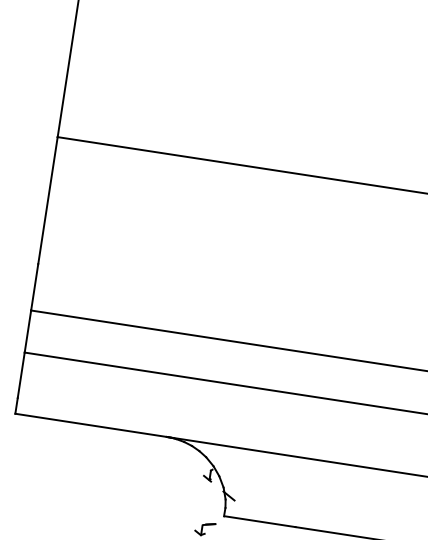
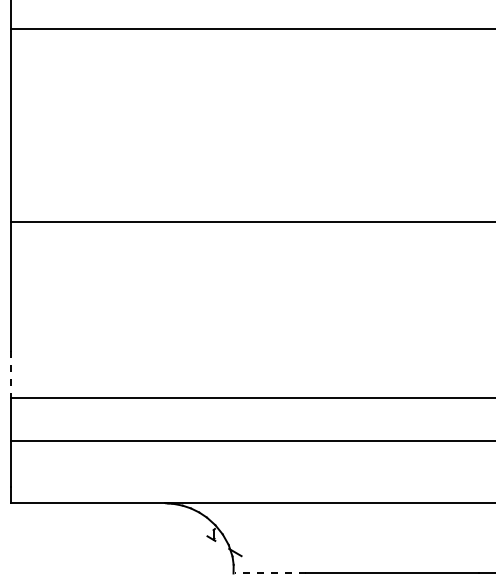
line: (34, 286) -> (10, 374), solid -> dashed
line: (260, 521) -> (270, 573), solid -> dashed

